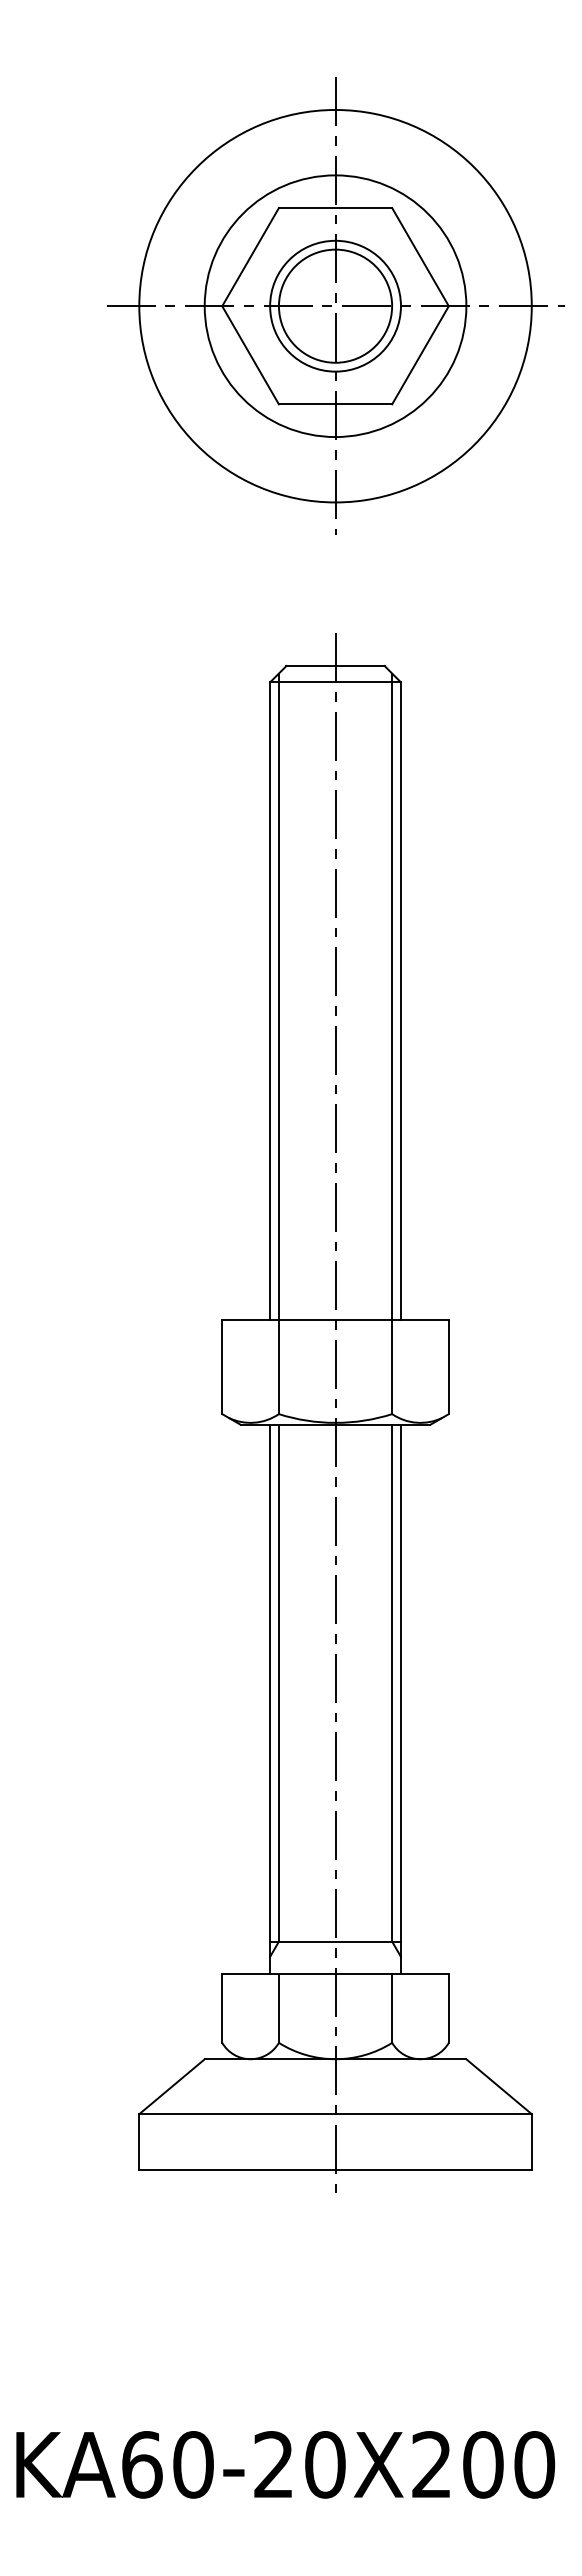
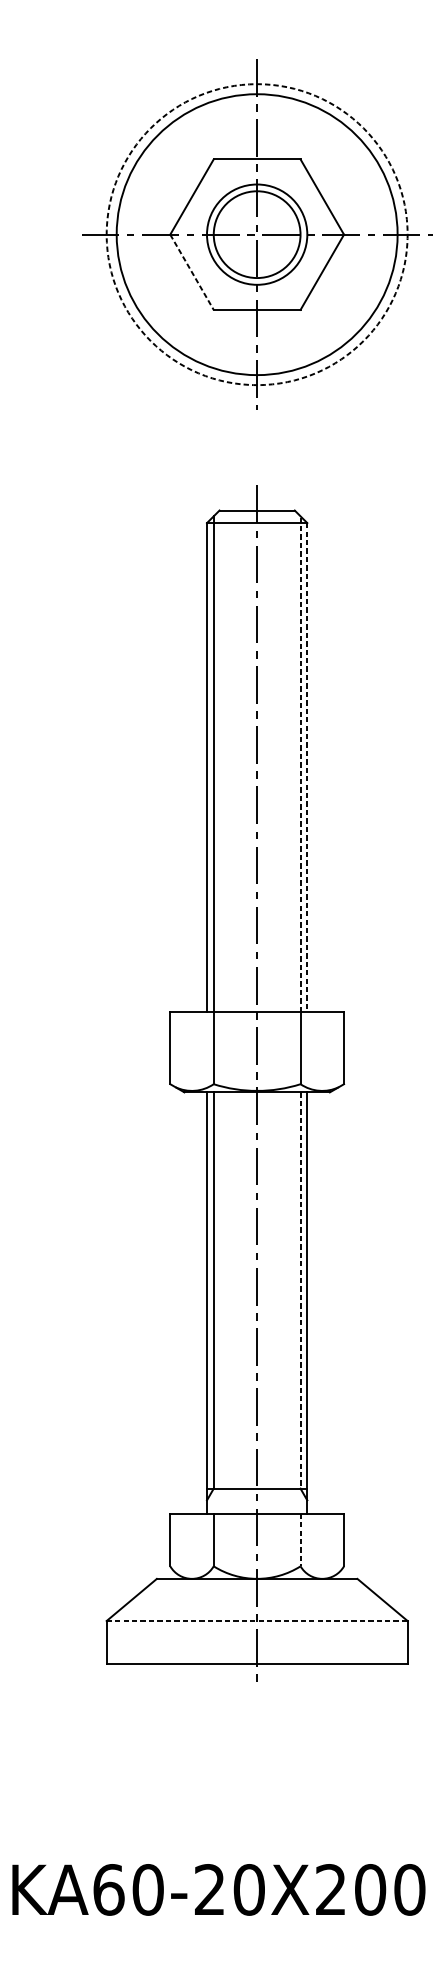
circle: (335, 305) -> (257, 234), solid -> dashed
circle: (335, 306) -> (257, 234), size x1.4
line: (250, 355) -> (191, 272), solid -> dashed
line: (392, 996) -> (300, 763), solid -> dashed
line: (400, 1001) -> (306, 767), solid -> dashed
line: (392, 1683) -> (300, 1290), solid -> dashed
line: (392, 2009) -> (300, 1540), solid -> dashed
line: (336, 2114) -> (257, 1621), solid -> dashed

